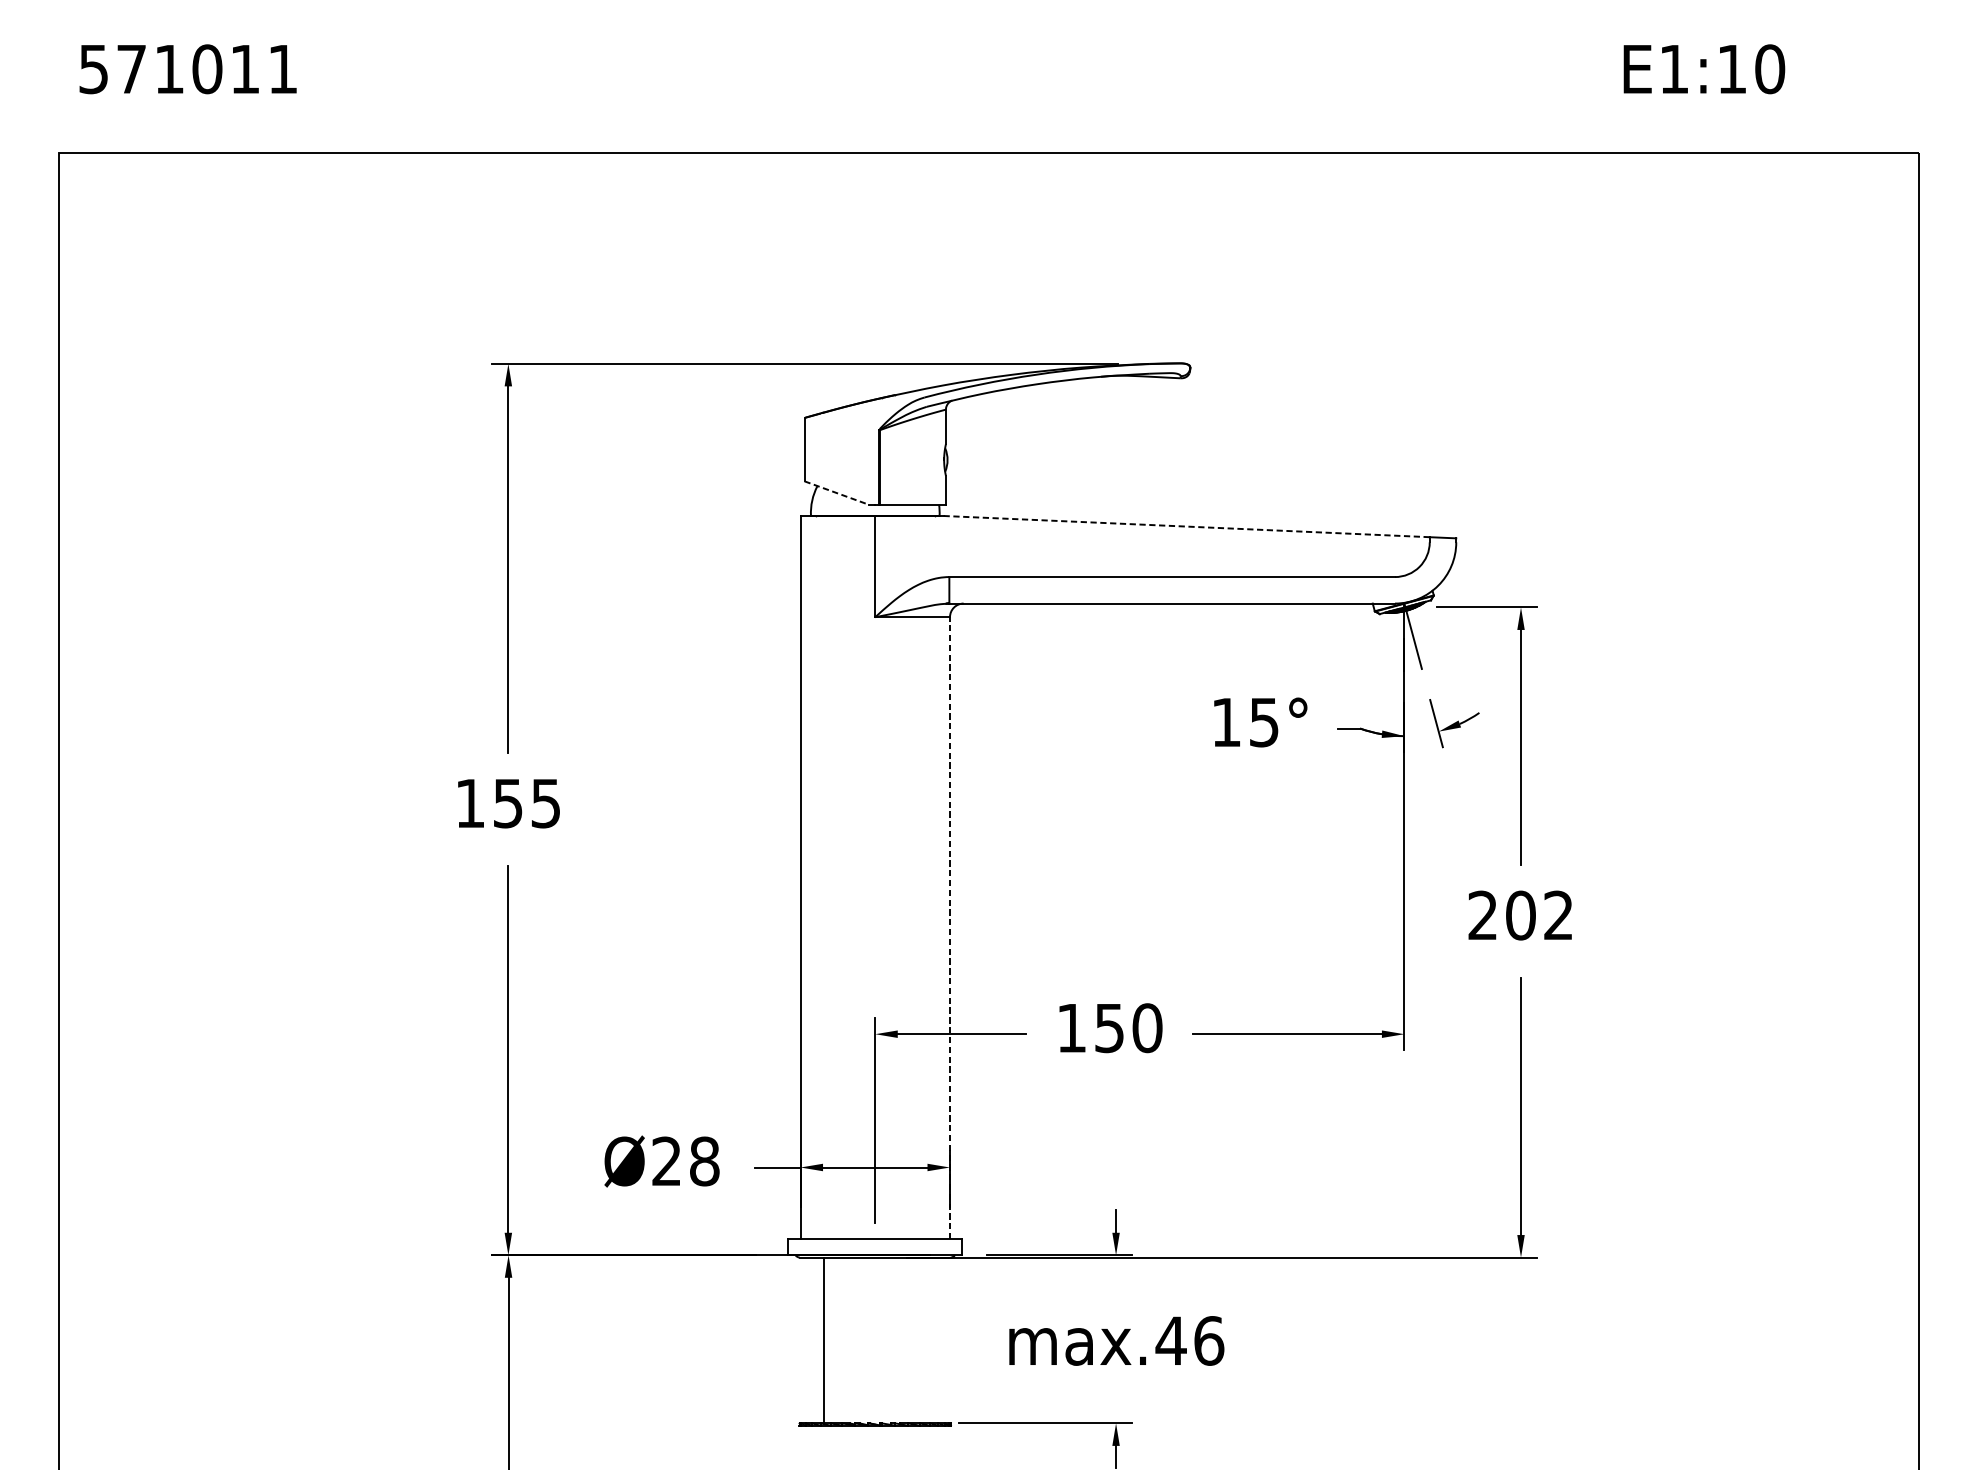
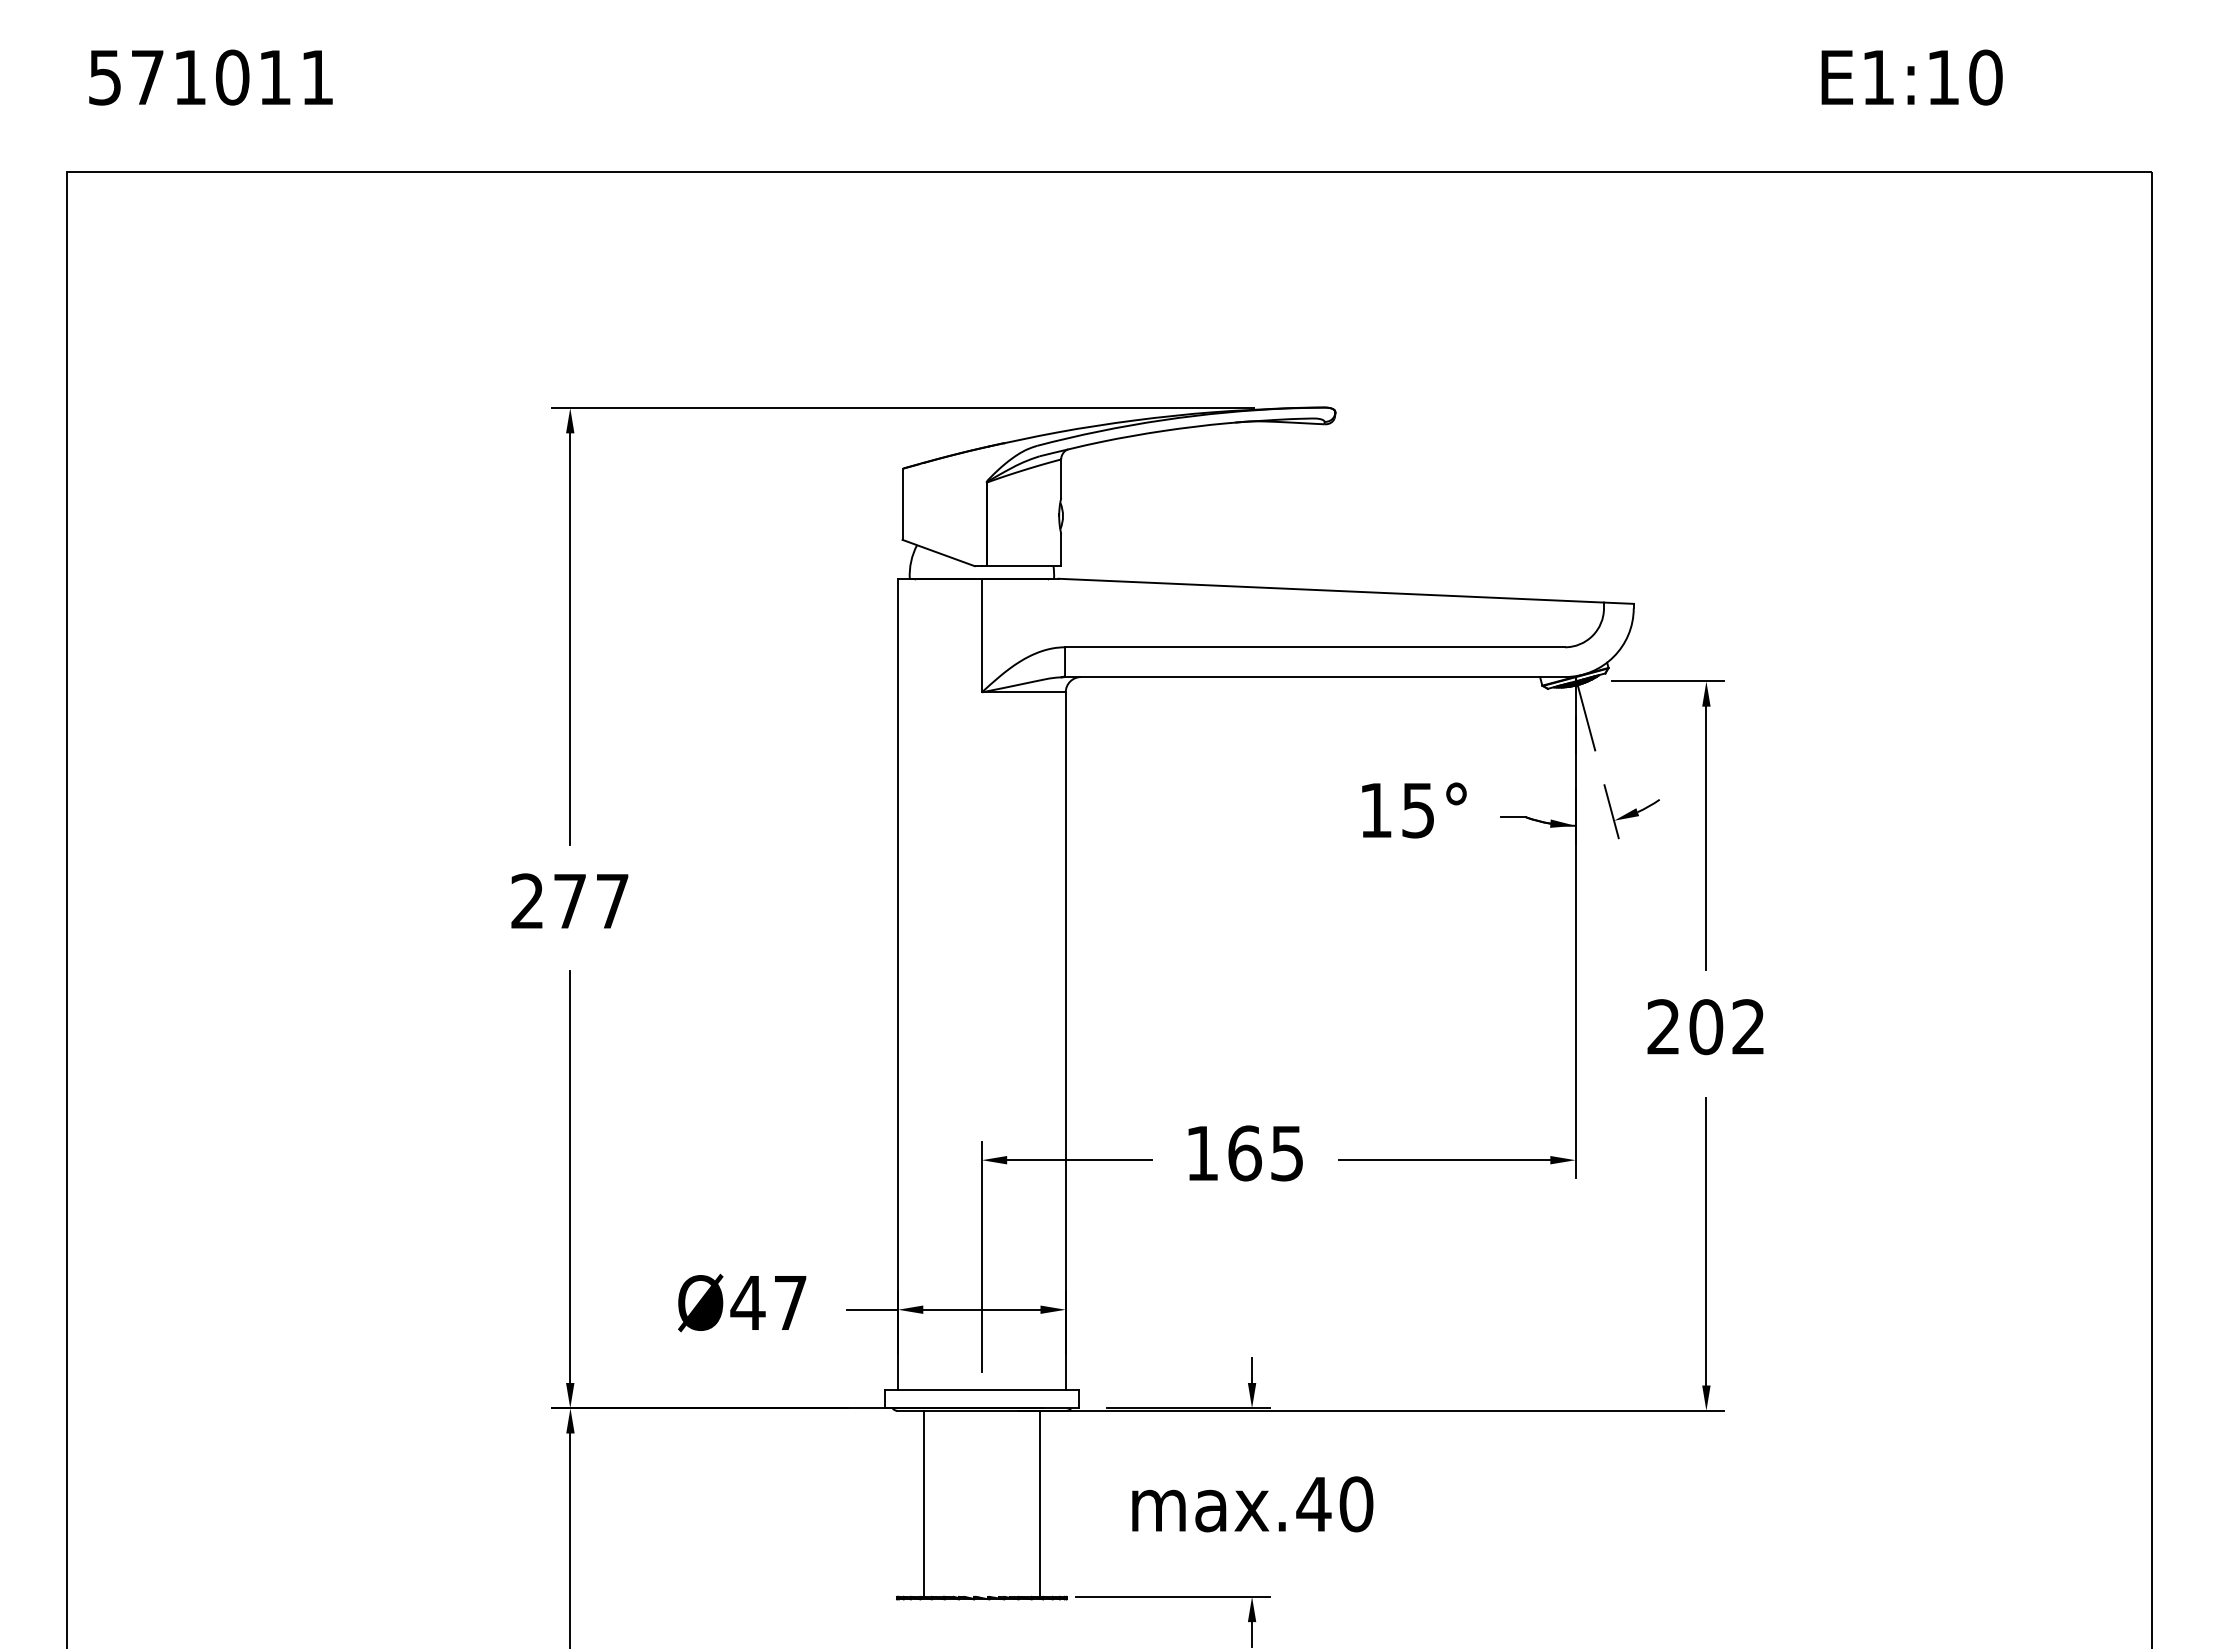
line: (837, 493) -> (939, 553), dashed -> solid
line: (1186, 526) -> (1331, 590), dashed -> solid
text: (507, 803) -> (569, 901), 155 -> 277
line: (949, 928) -> (1065, 1041), dashed -> solid
text: (1128, 1028) -> (1266, 1153), 150 -> 165
text: (685, 1161) -> (768, 1302), Ø28 -> Ø47
line: (926, 1340) -> (1039, 1503), added
text: (1209, 1341) -> (1356, 1504), max.46 -> max.40

